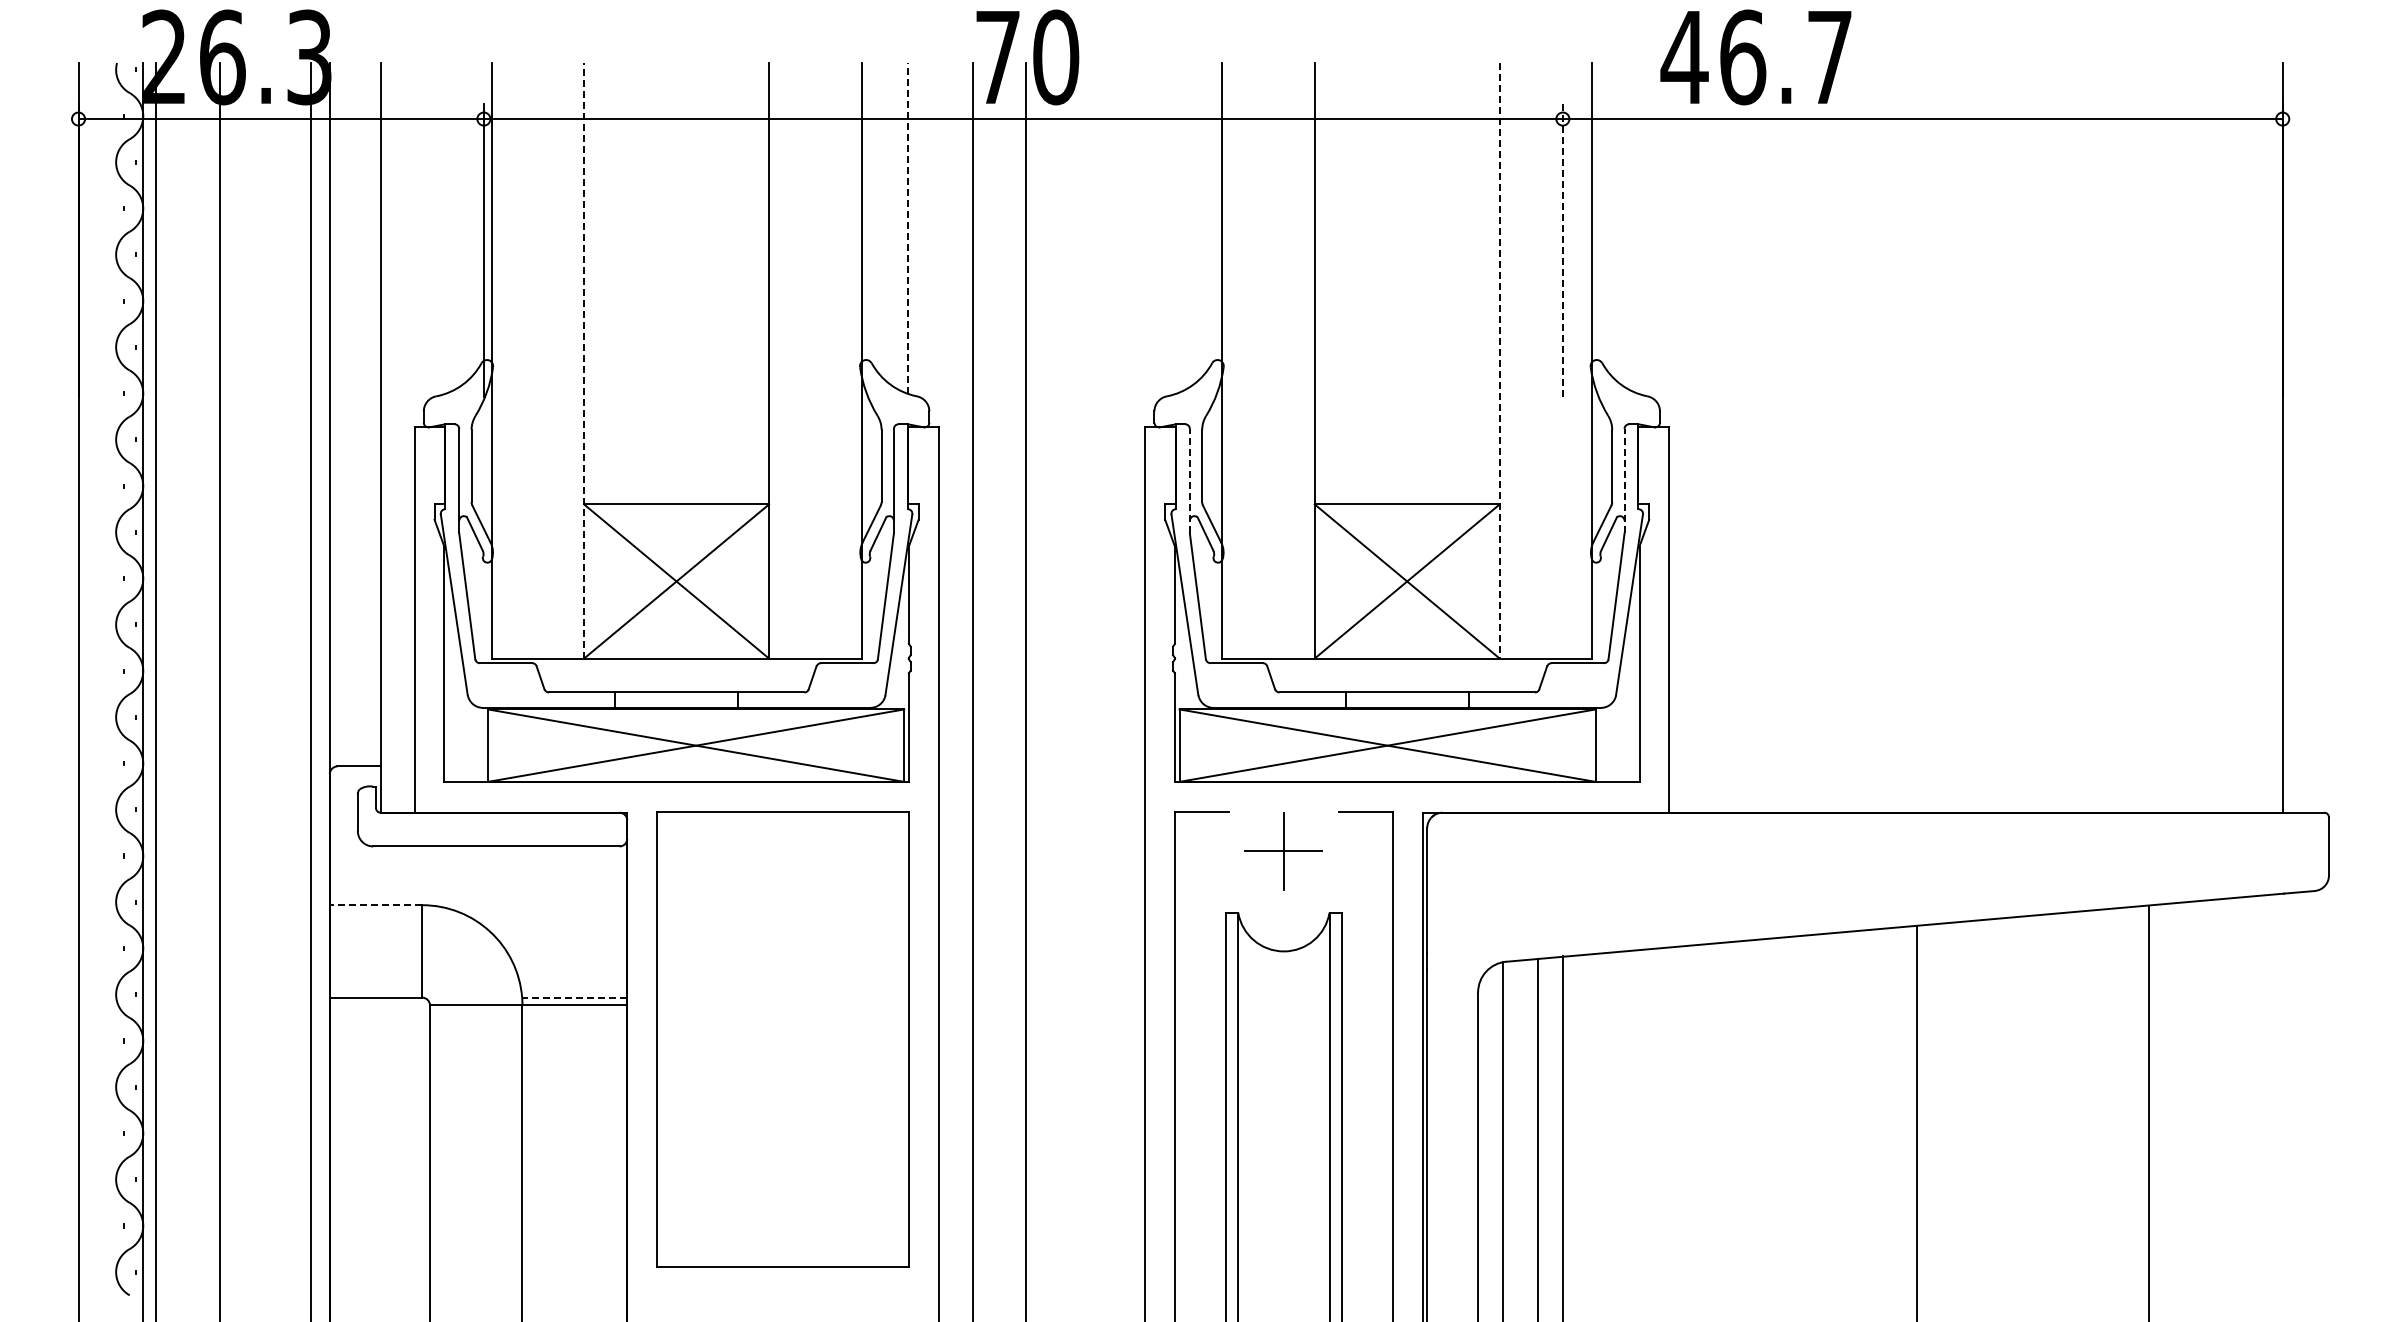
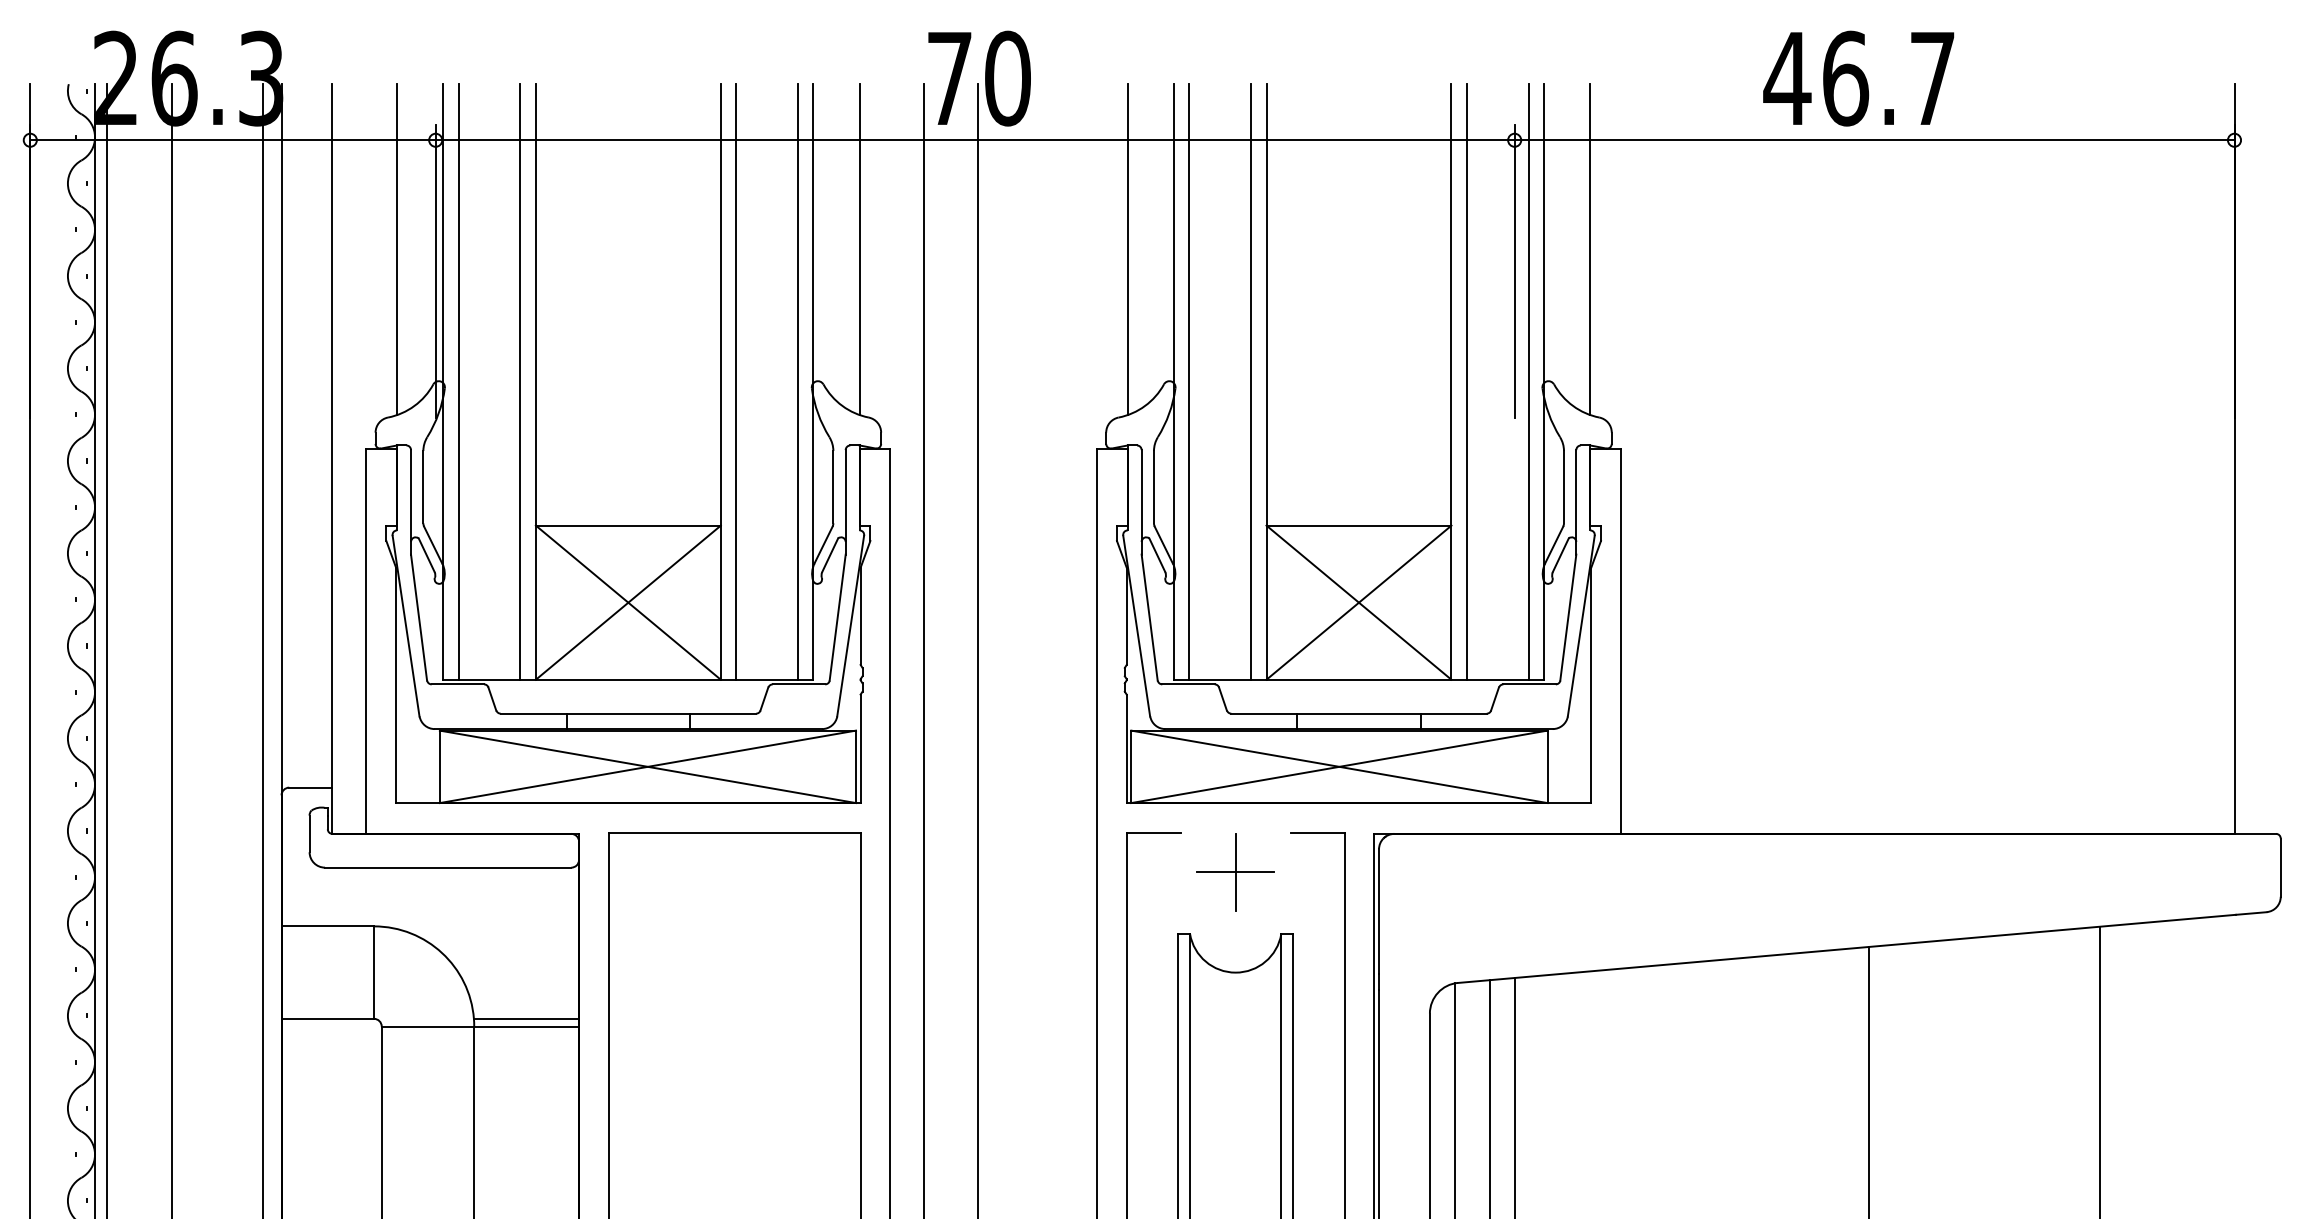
text: (1755, 57) -> (1858, 78), moved
line: (445, 227) -> (397, 248), added
line: (907, 227) -> (859, 248), dashed -> solid
line: (1176, 227) -> (1128, 248), added
line: (1638, 227) -> (1590, 248), added
line: (1562, 249) -> (1514, 270), dashed -> solid
line: (507, 360) -> (459, 381), added
line: (568, 360) -> (520, 381), added
line: (584, 360) -> (536, 381), dashed -> solid
line: (784, 360) -> (736, 381), added
line: (846, 360) -> (798, 381), added
line: (1237, 360) -> (1189, 381), added
line: (1299, 360) -> (1251, 381), added
line: (1499, 360) -> (1451, 381), dashed -> solid
line: (1515, 360) -> (1467, 381), added
line: (1576, 360) -> (1528, 381), added
line: (1189, 480) -> (1141, 501), dashed -> solid
line: (1624, 480) -> (1576, 501), dashed -> solid
line: (375, 905) -> (327, 926), dashed -> solid
line: (574, 997) -> (526, 1018), dashed -> solid

